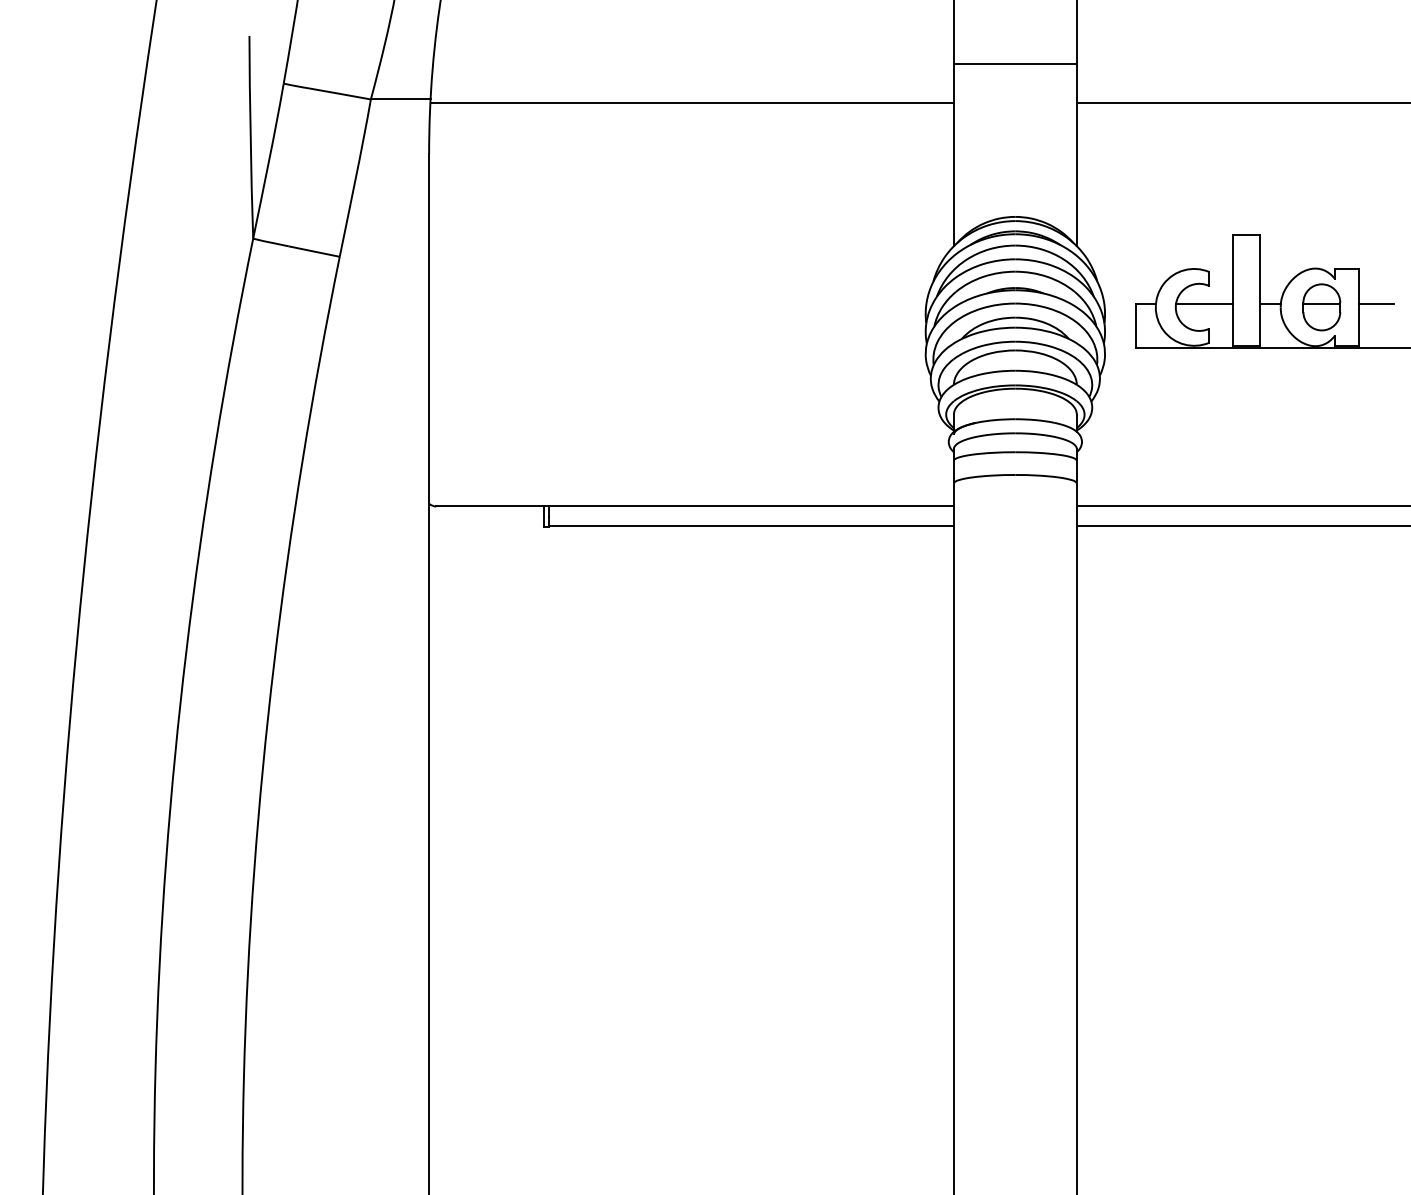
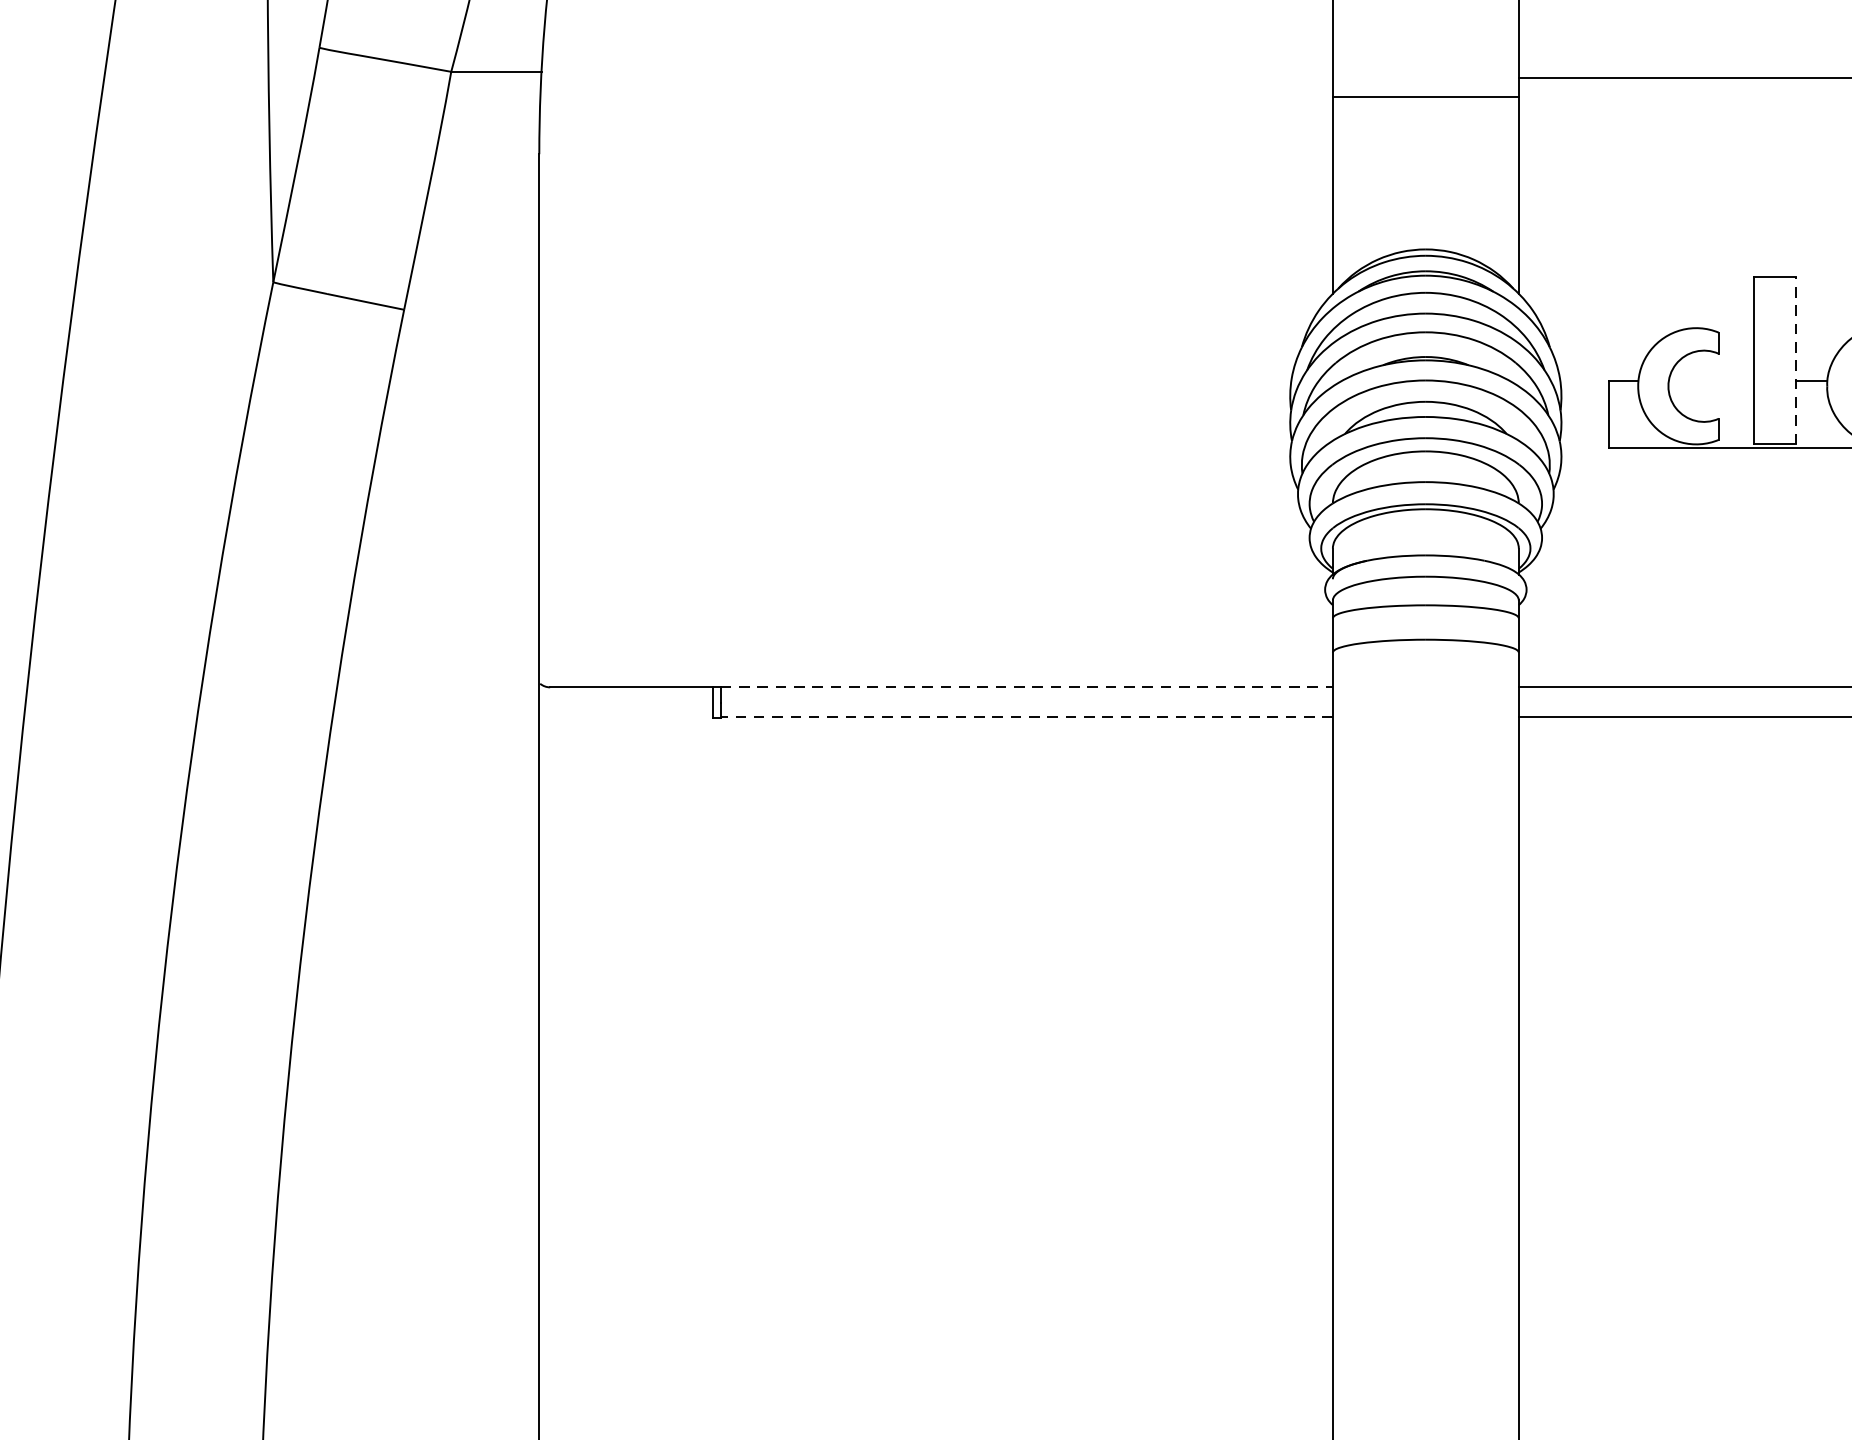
line: (1014, 63) -> (1424, 96), moved
line: (691, 103) -> (936, 77), removed
line: (1260, 289) -> (1796, 359), solid -> dashed
line: (1204, 303) -> (1711, 380), removed
line: (751, 506) -> (1026, 687), solid -> dashed
line: (750, 525) -> (1025, 716), solid -> dashed

